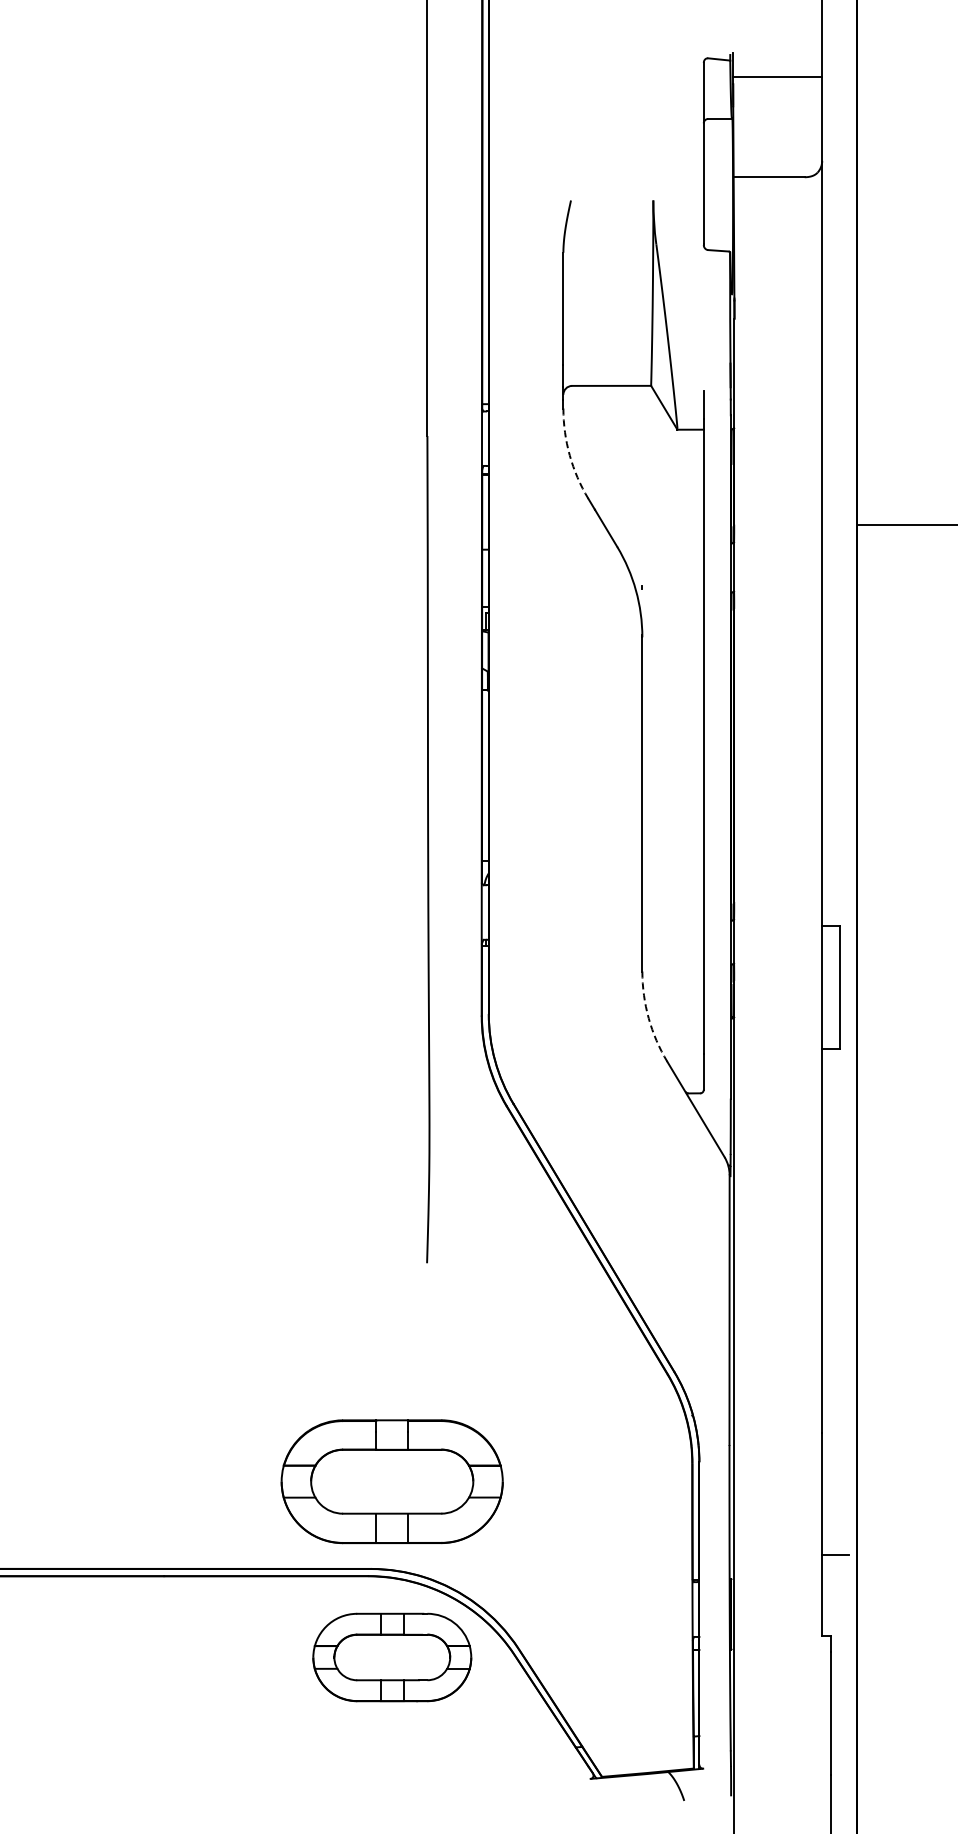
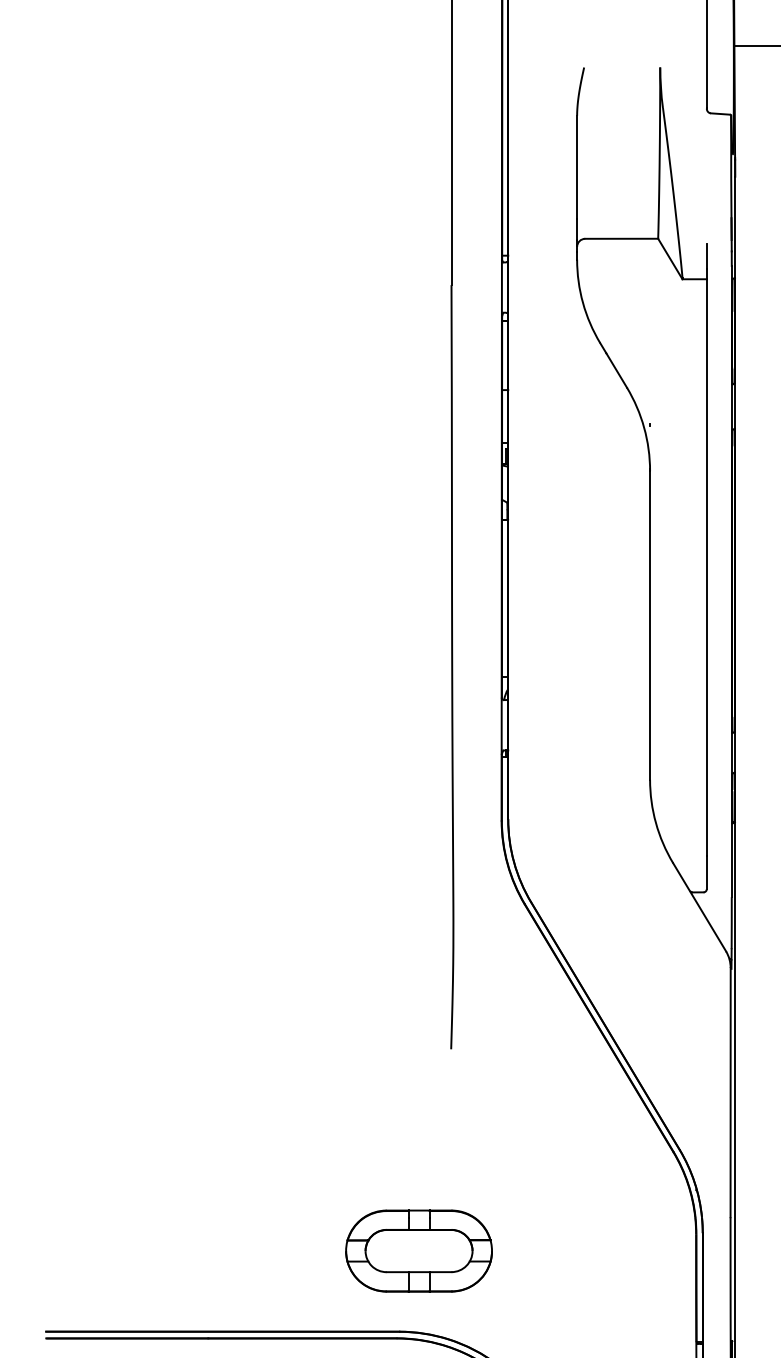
arc: (569, 455) -> (582, 303), dashed -> solid
arc: (648, 1018) -> (655, 823), dashed -> solid
part: (392, 1481) -> (419, 1250), size x0.71

